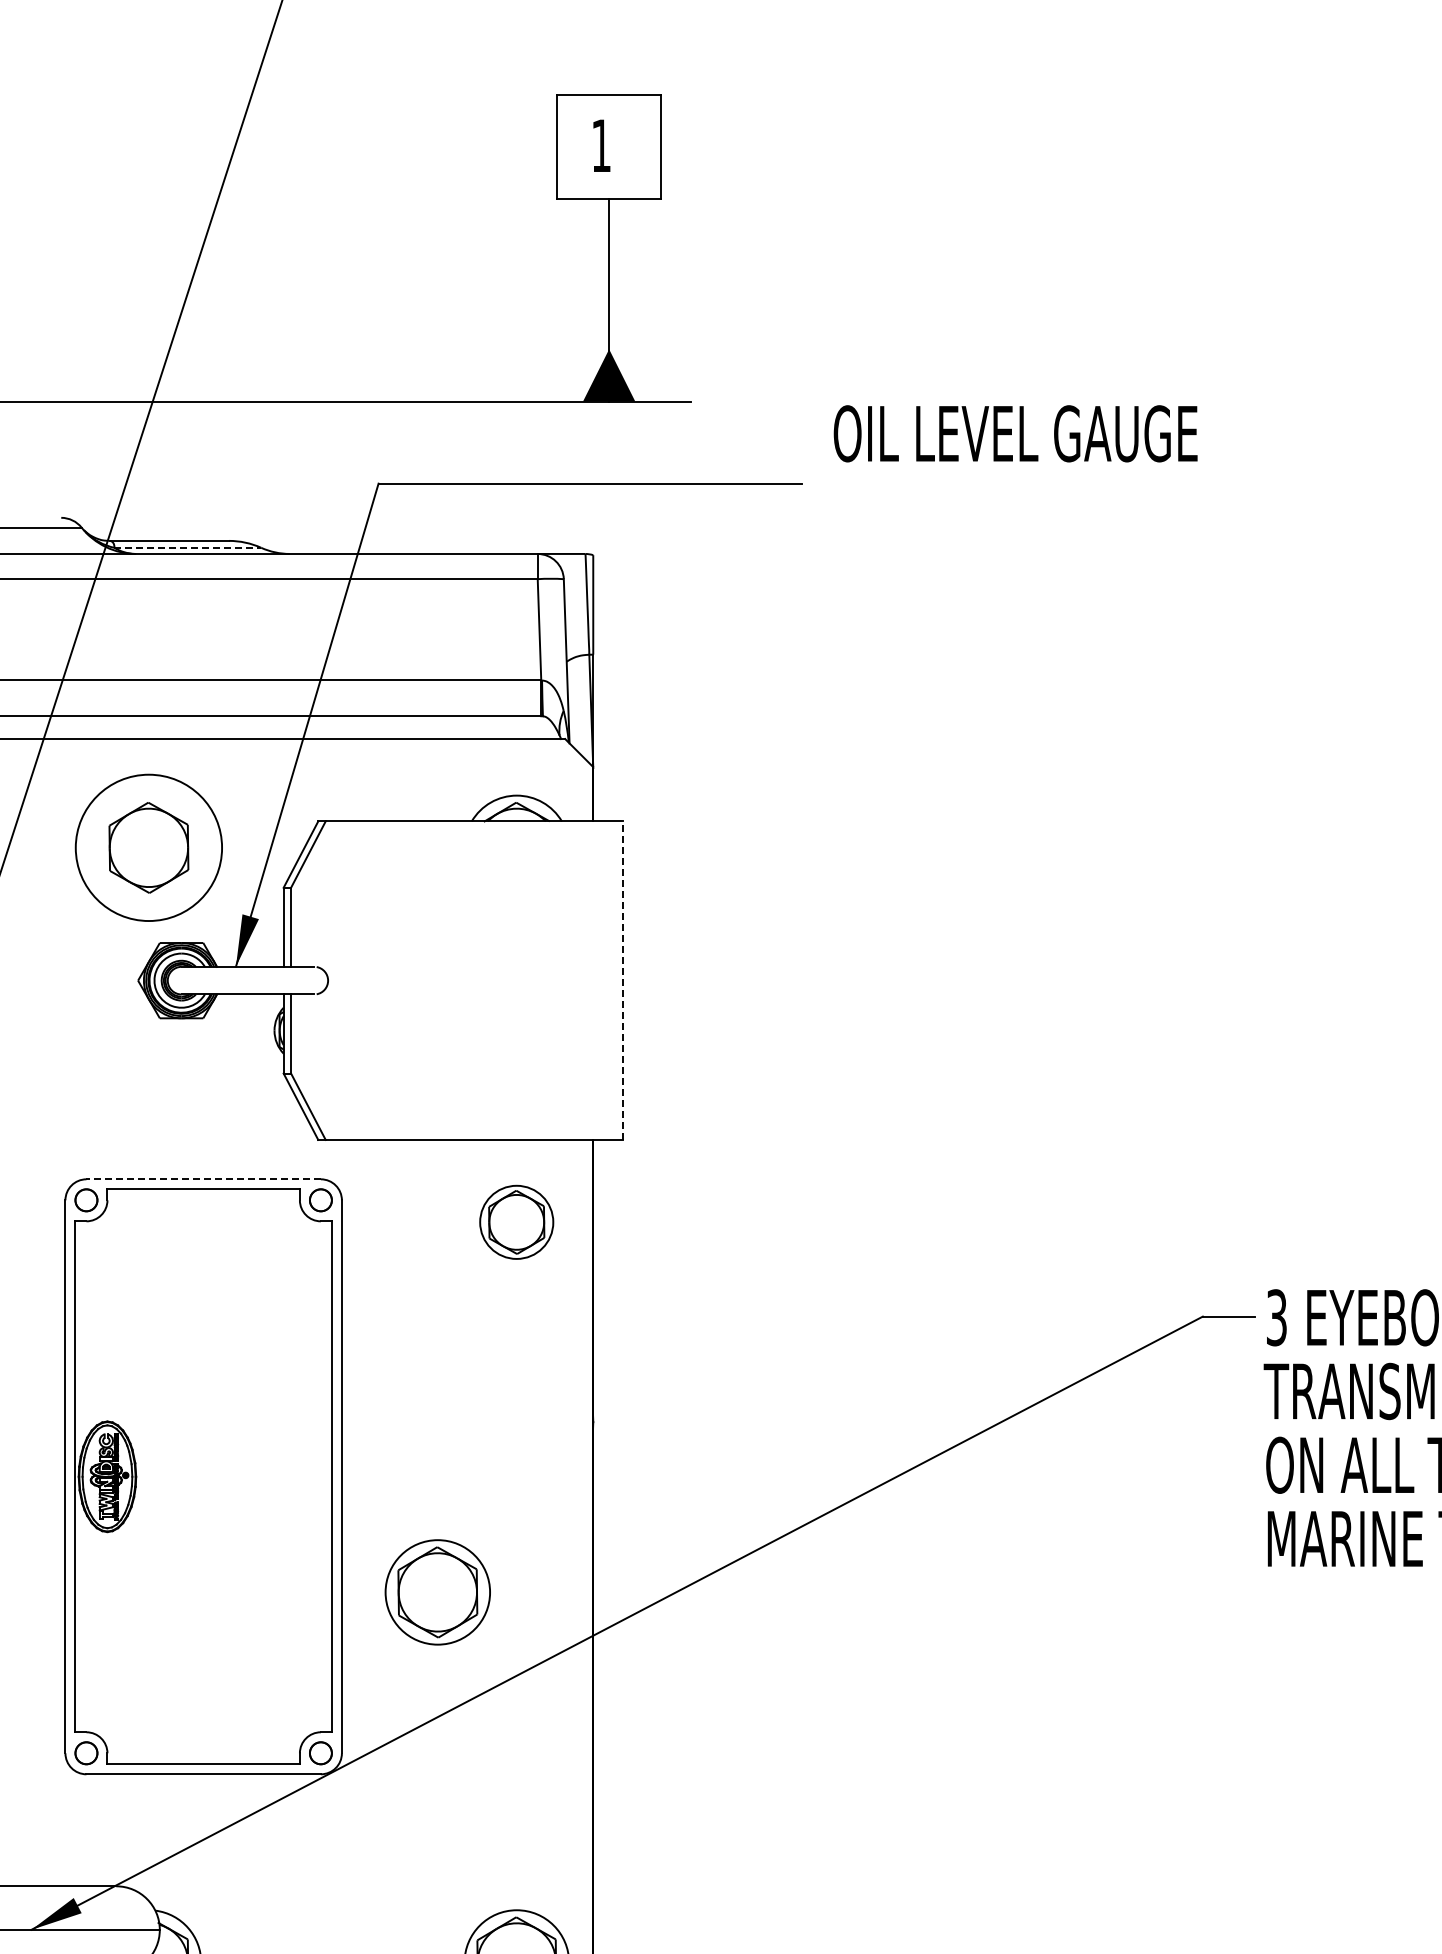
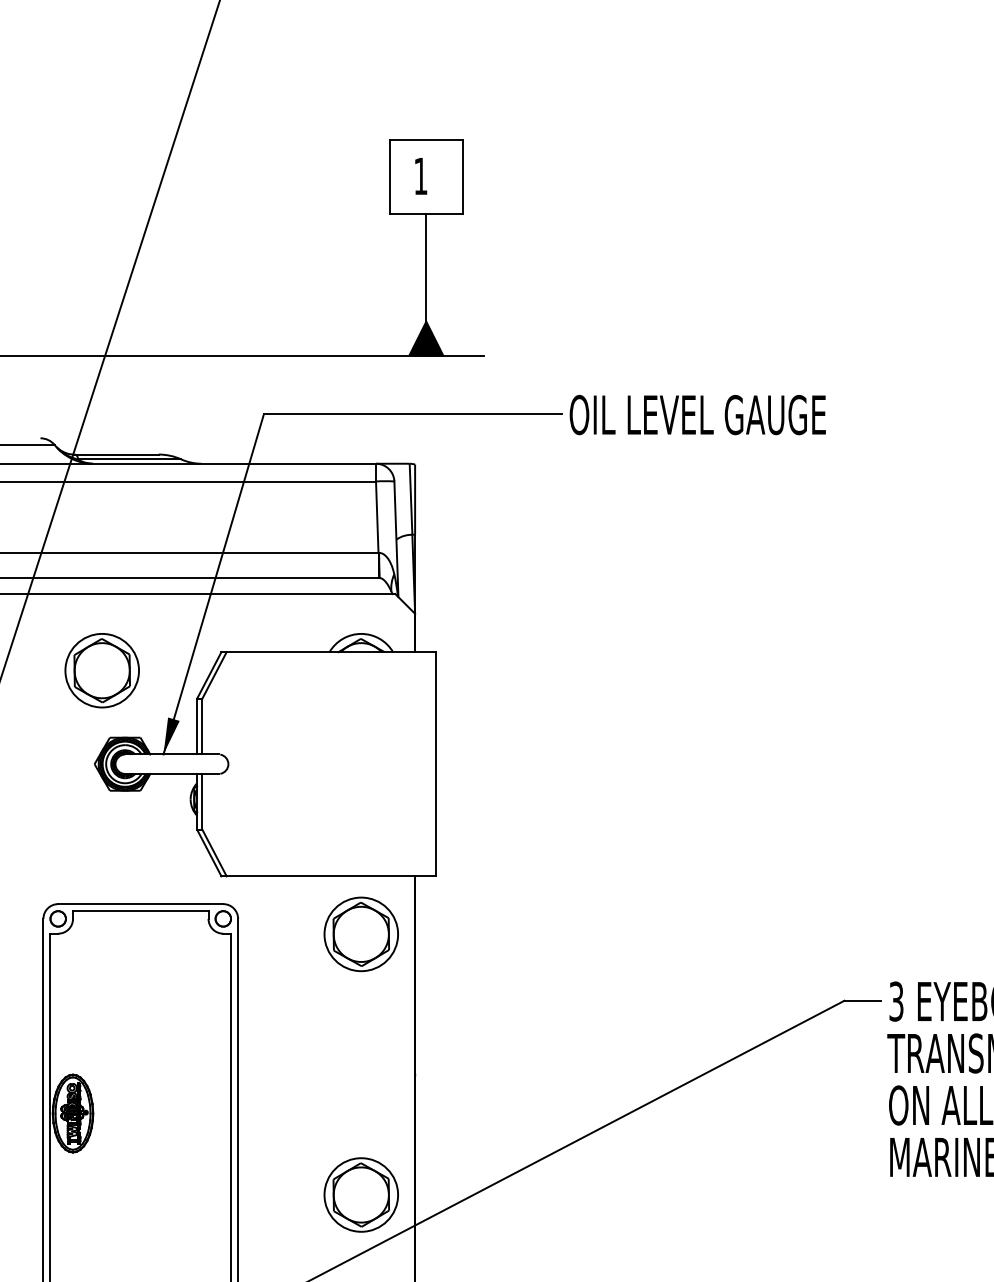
text: (1015, 433) -> (697, 414), moved
line: (188, 547) -> (130, 459), dashed -> solid
circle: (148, 847) -> (101, 670), size x0.71
line: (622, 980) -> (435, 764), dashed -> solid
line: (203, 1179) -> (140, 904), dashed -> solid
part: (516, 1222) -> (361, 934), size x1.43
part: (437, 1592) -> (361, 1195), moved

